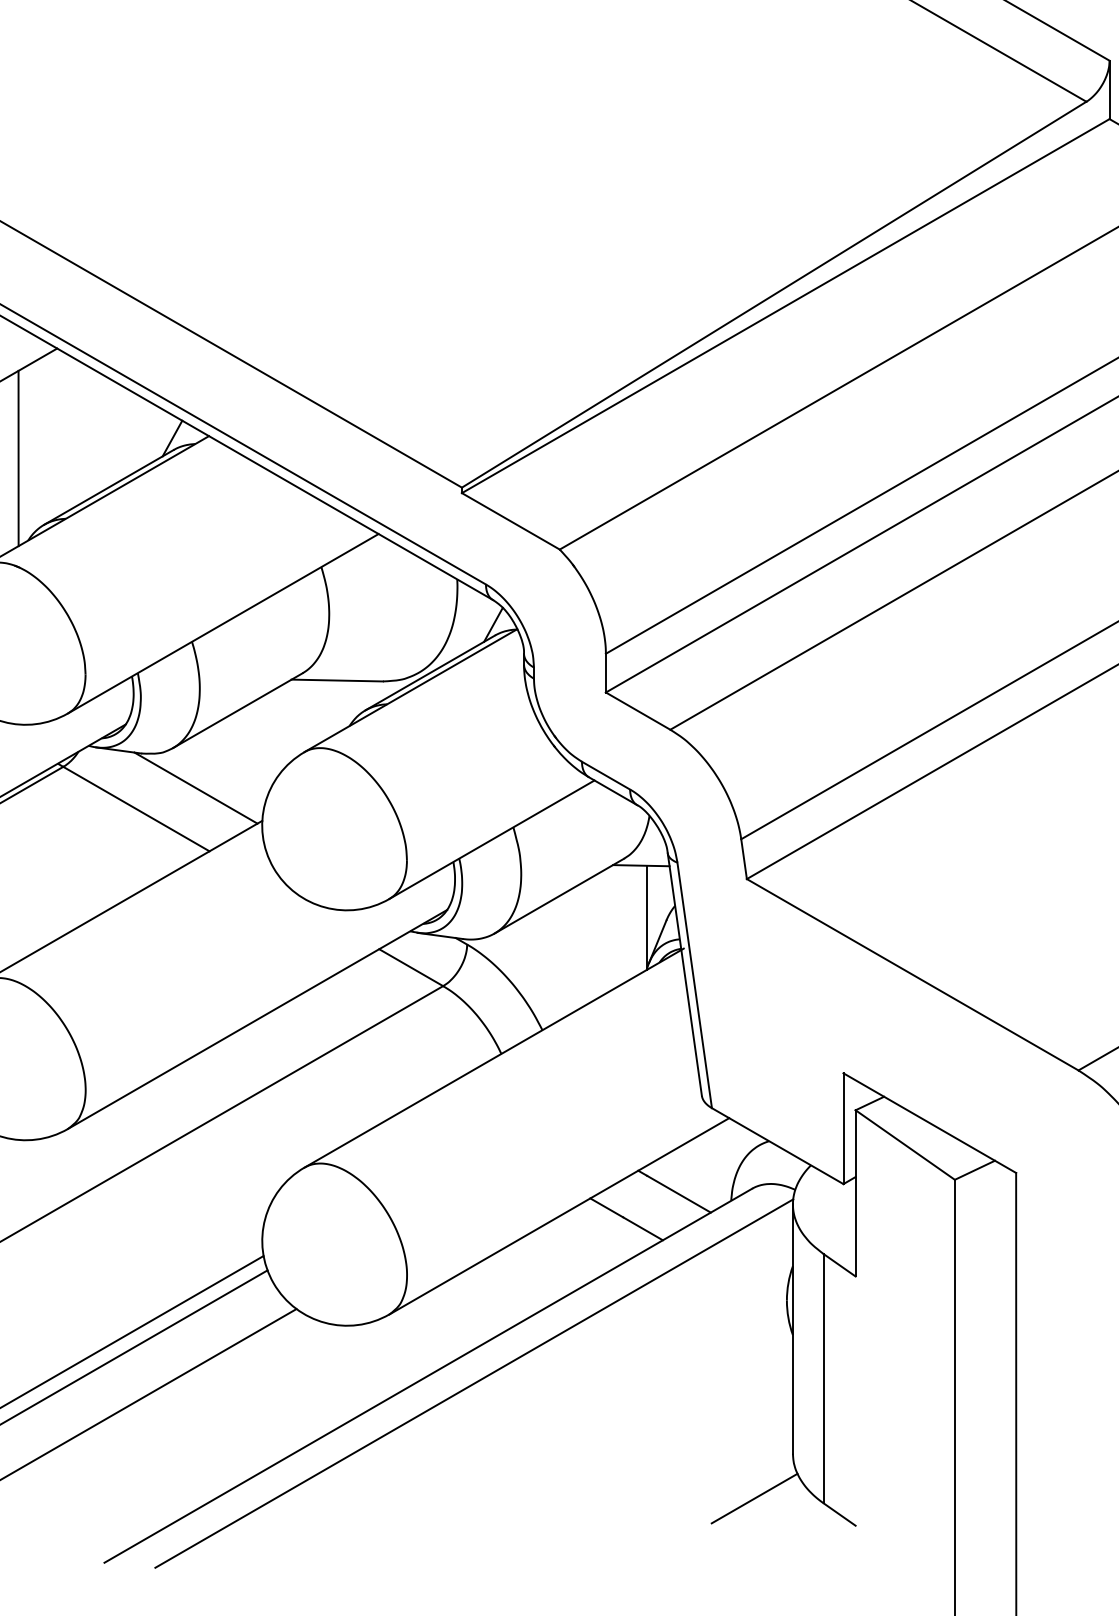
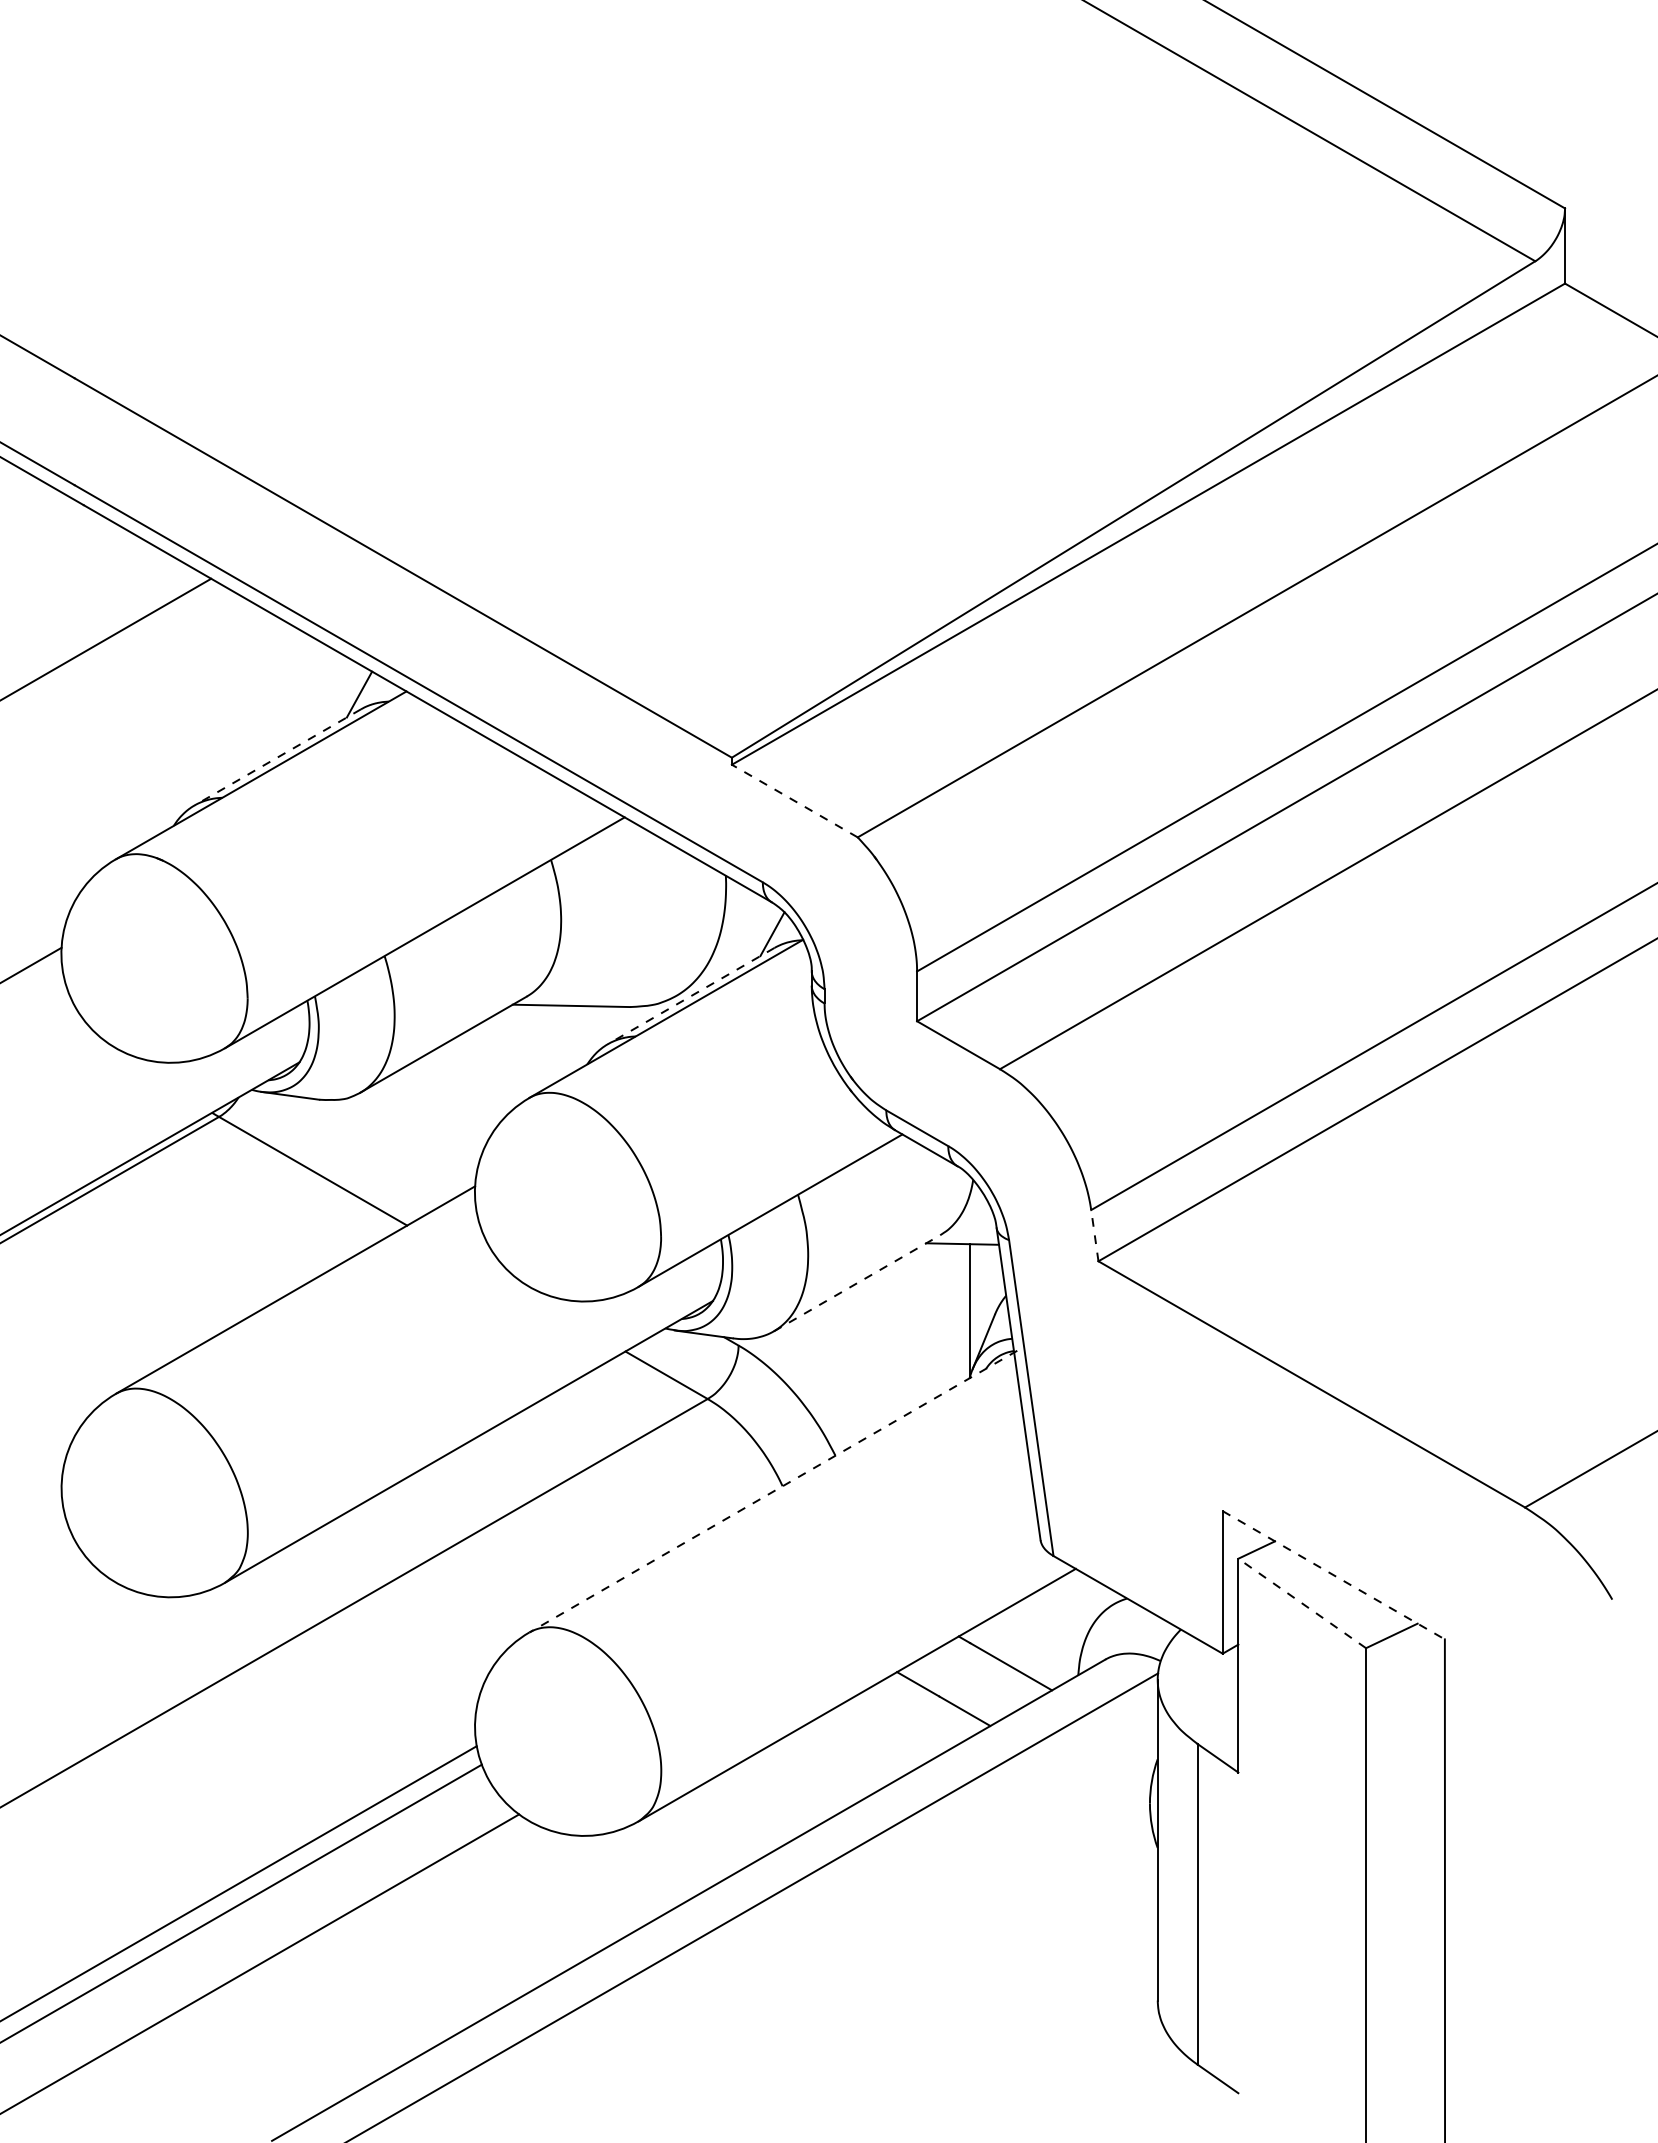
line: (18, 457) -> (161, 719), removed
line: (108, 487) -> (277, 757), solid -> dashed
line: (510, 521) -> (794, 801), solid -> dashed
line: (429, 673) -> (690, 996), solid -> dashed
line: (195, 787) -> (389, 1143), removed
line: (743, 859) -> (1094, 1235), solid -> dashed
line: (559, 896) -> (857, 1283), solid -> dashed
line: (494, 1058) -> (773, 1491), solid -> dashed
line: (930, 1123) -> (1334, 1575), solid -> dashed
line: (905, 1145) -> (1302, 1603), solid -> dashed
line: (754, 1498) -> (1108, 2058), removed

